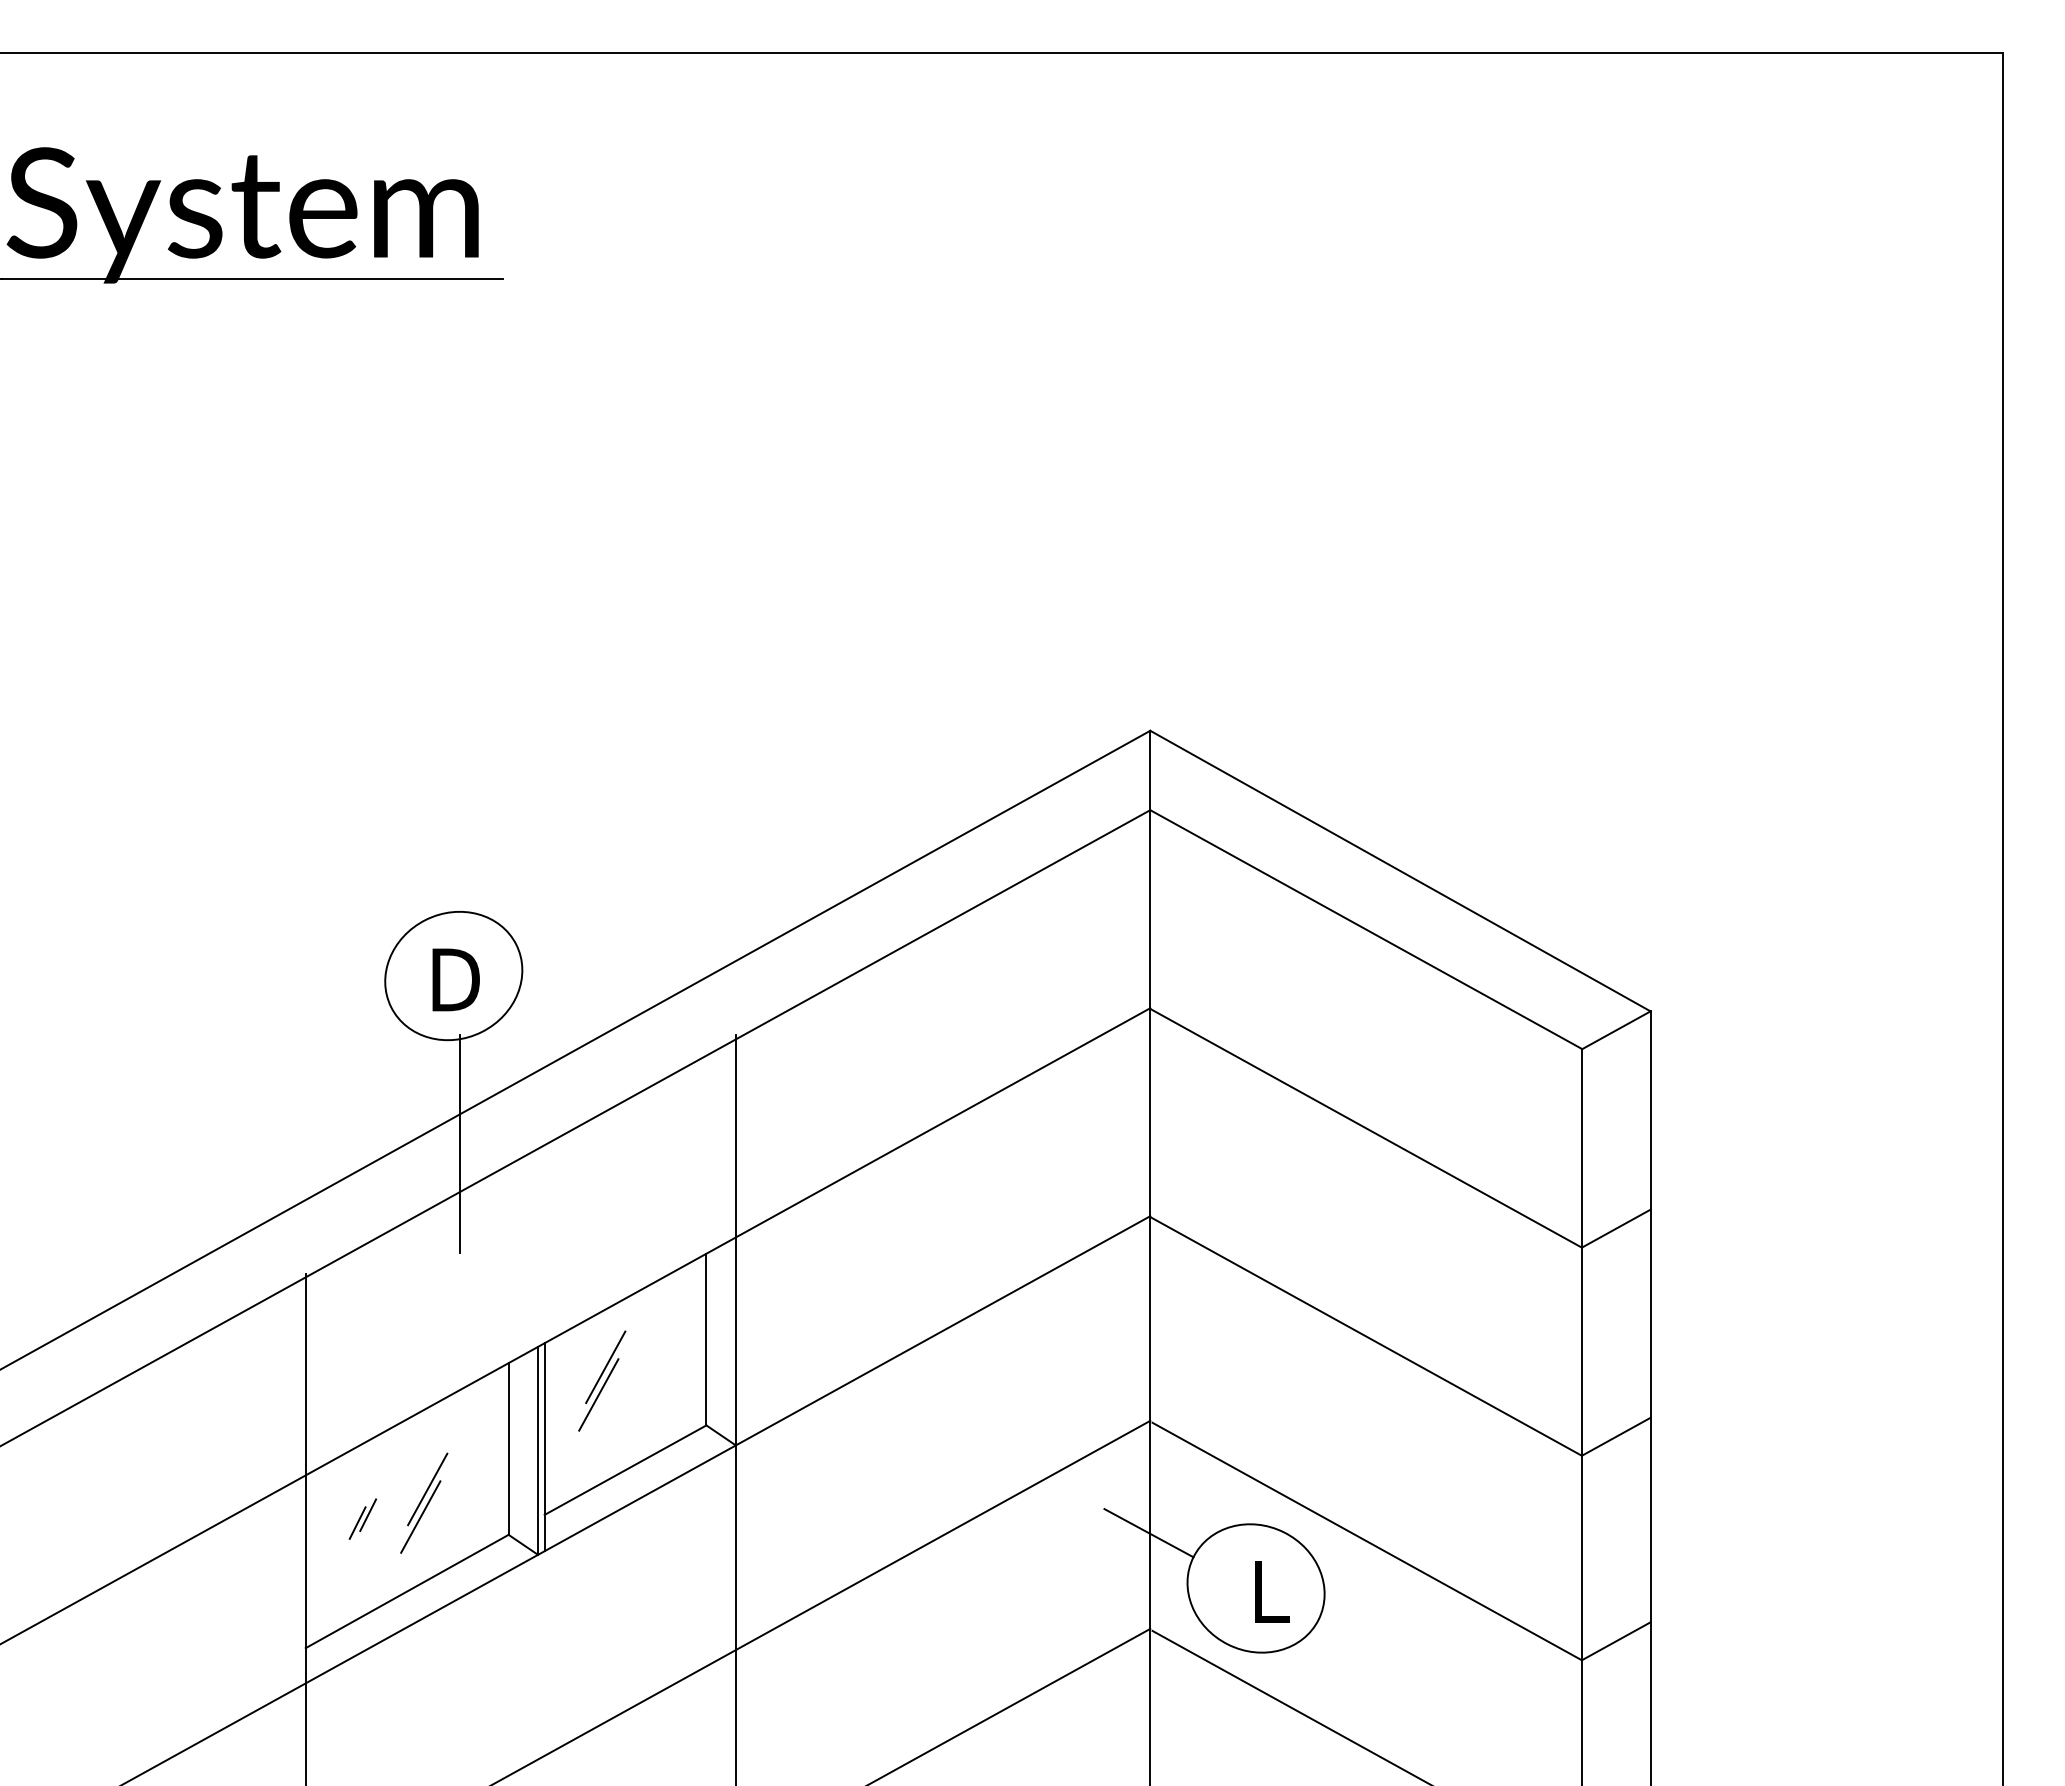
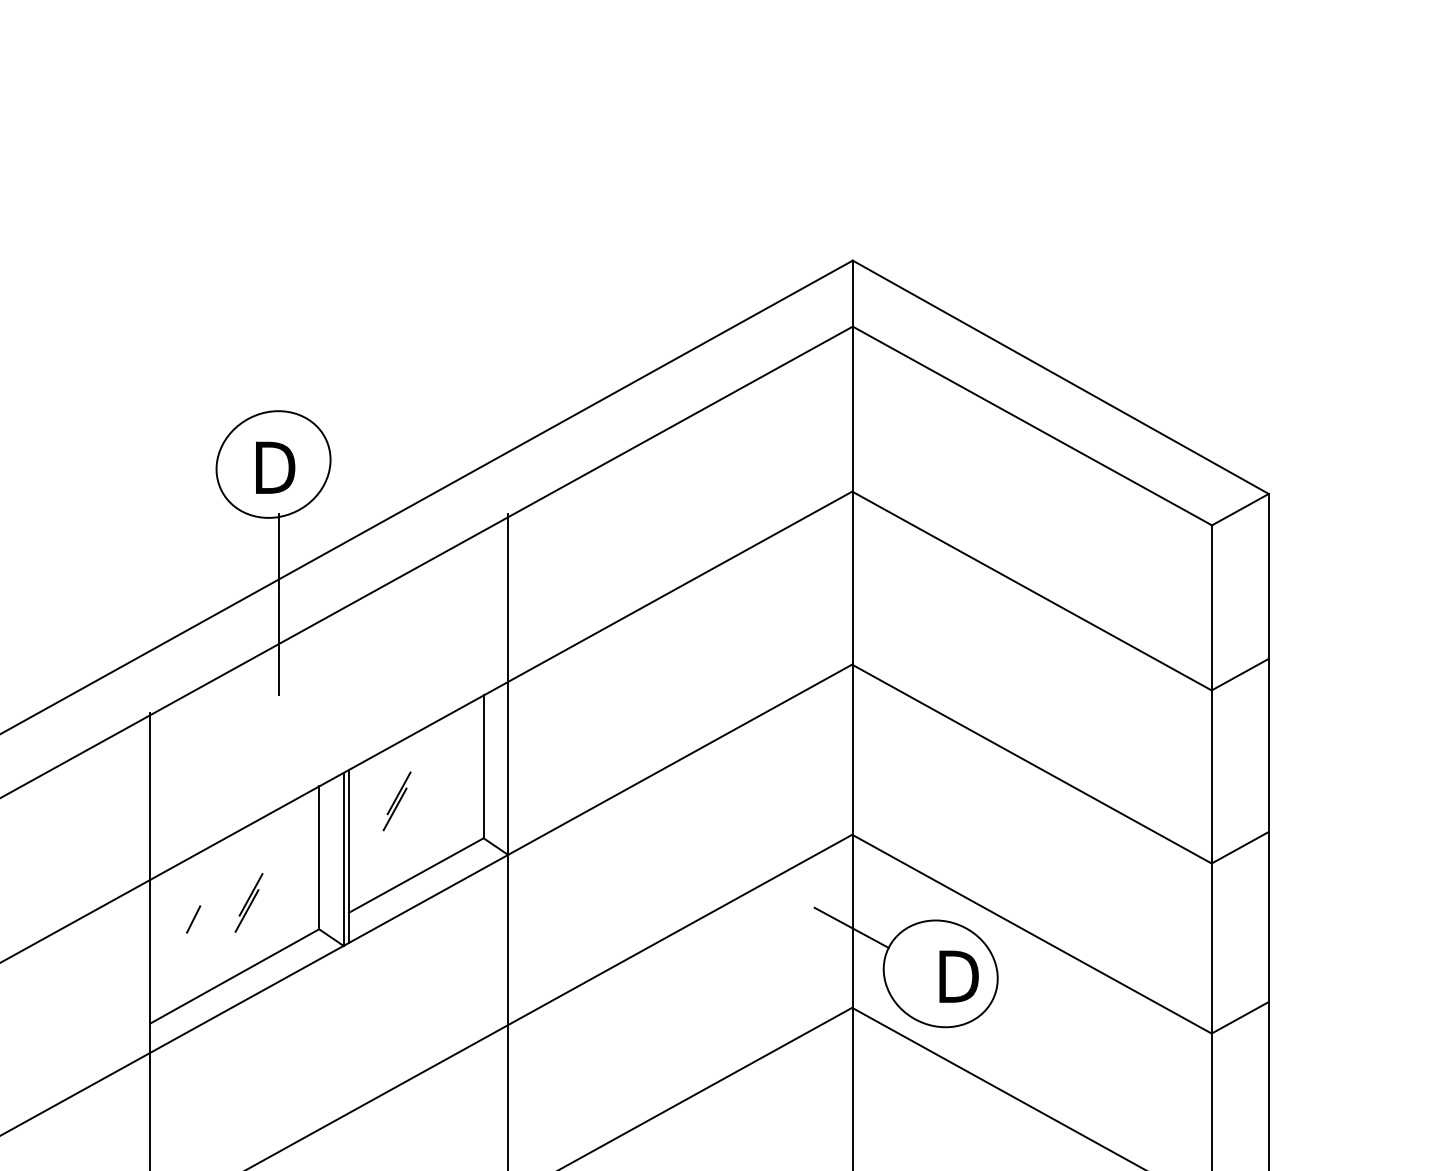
part: (602, 1380) -> (397, 800), size x0.7
part: (424, 1502) -> (249, 902), size x0.7
line: (368, 1514) -> (202, 912), removed
text: (1277, 1591) -> (958, 976), L -> D

